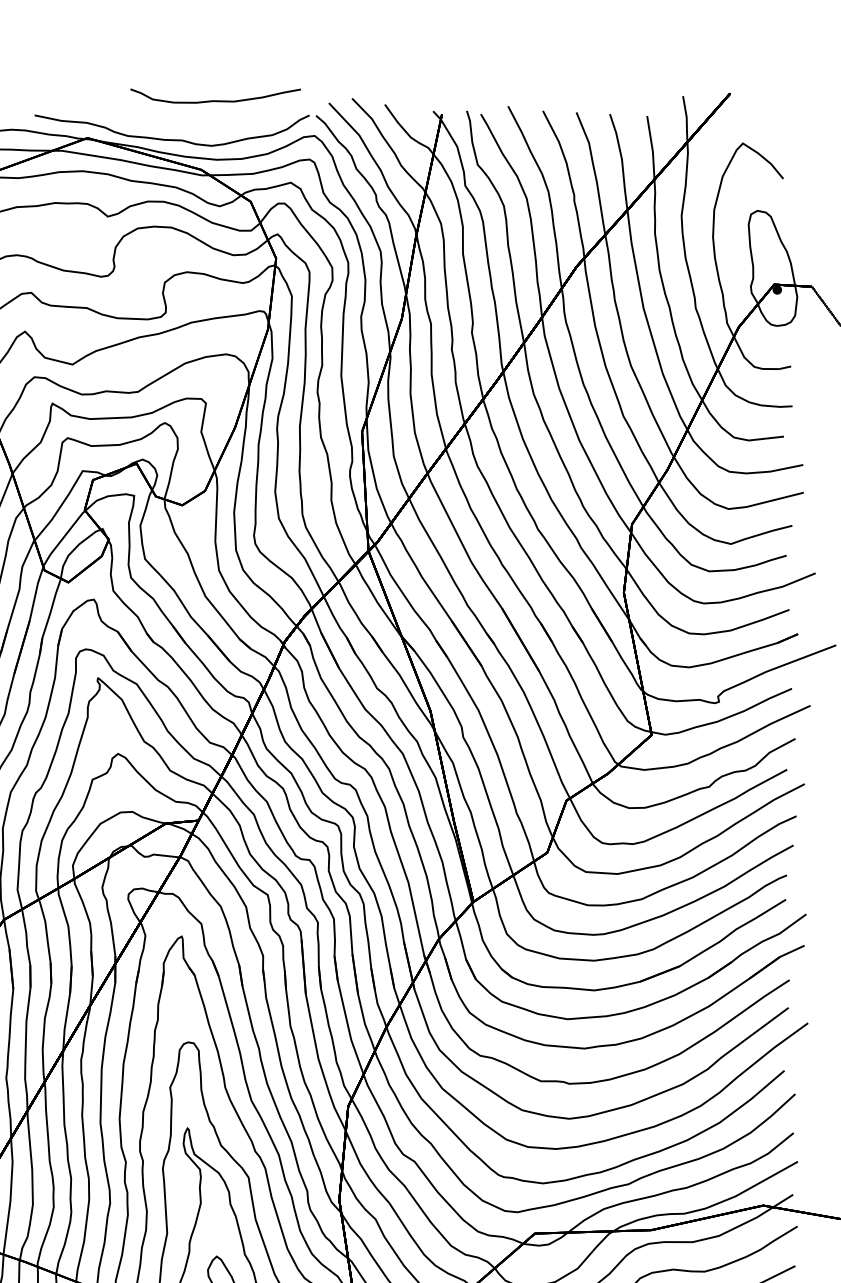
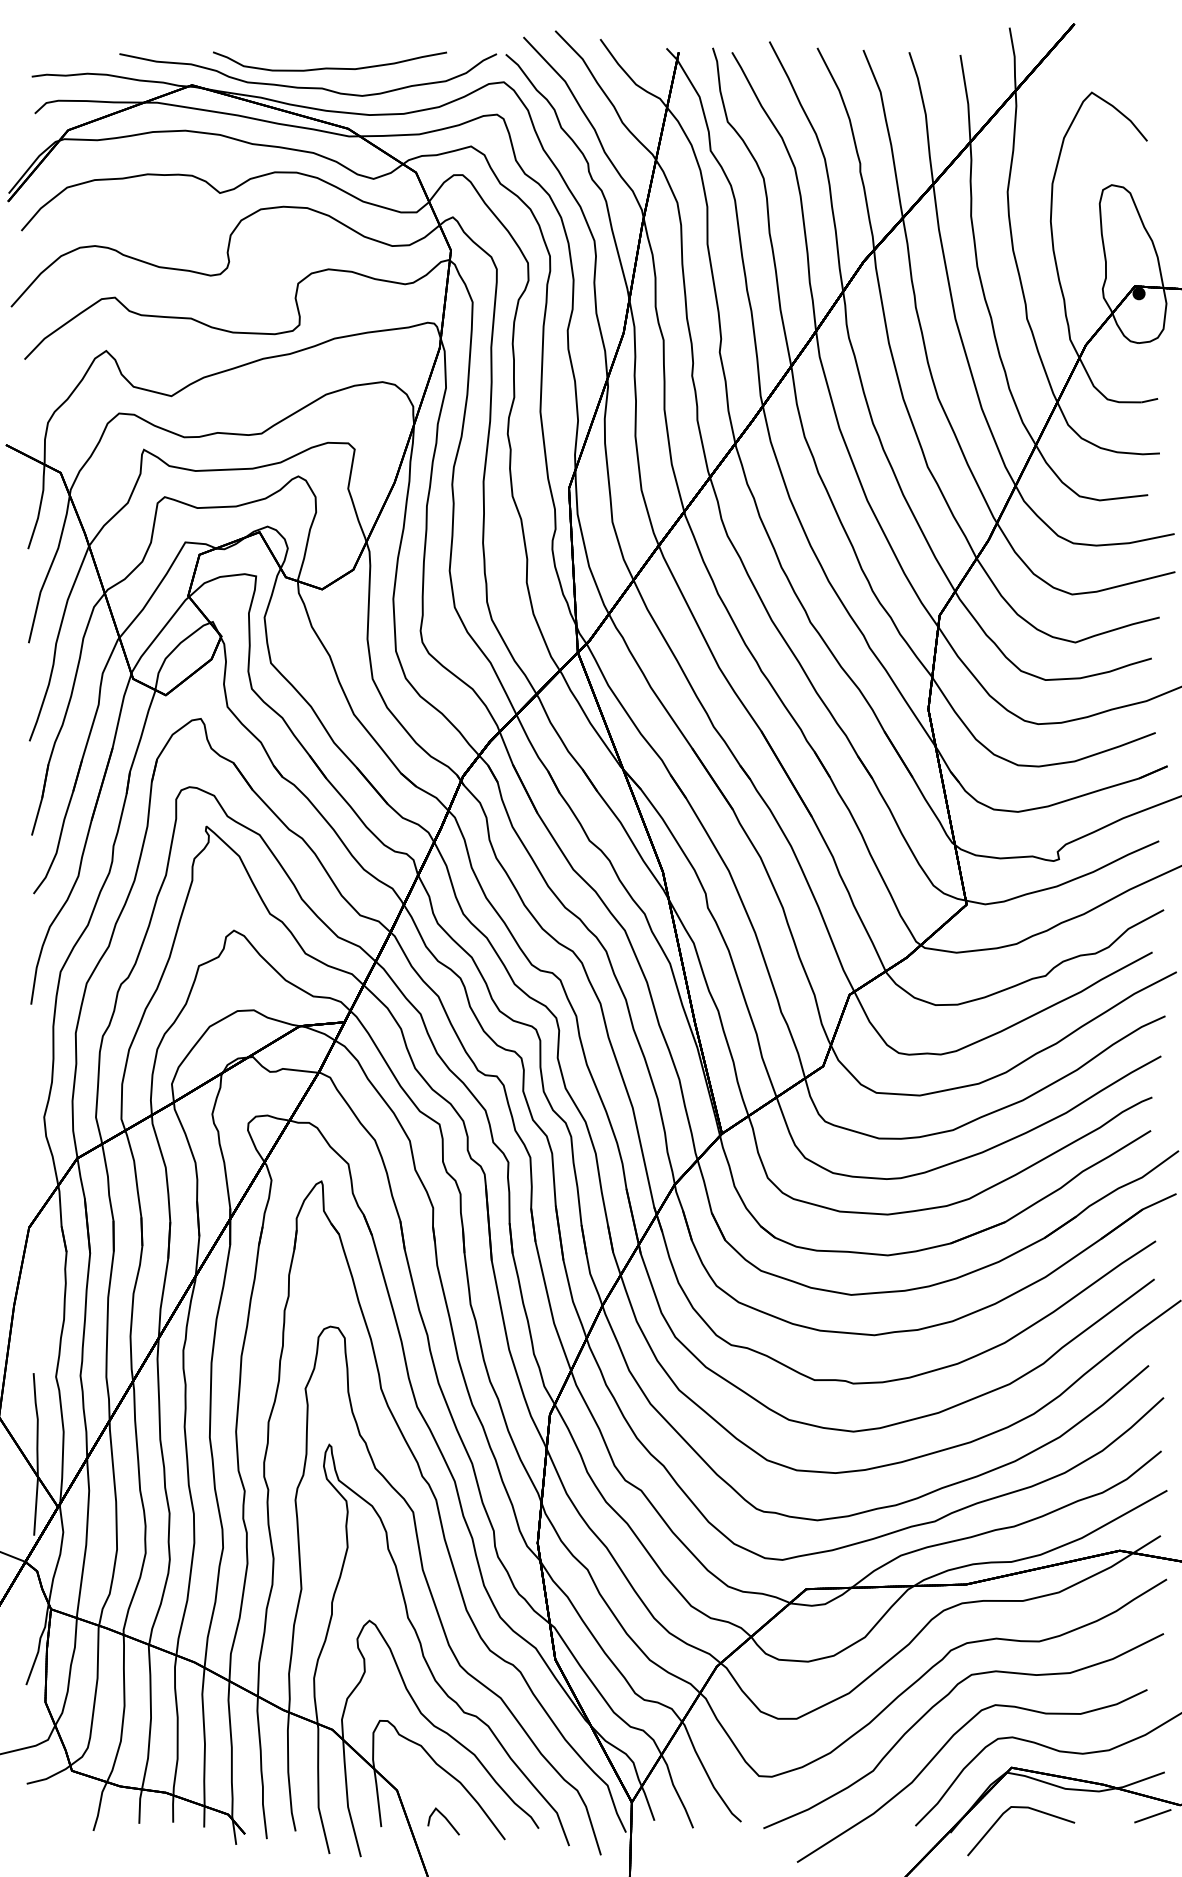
curve: (215, 100) -> (329, 67), moved

